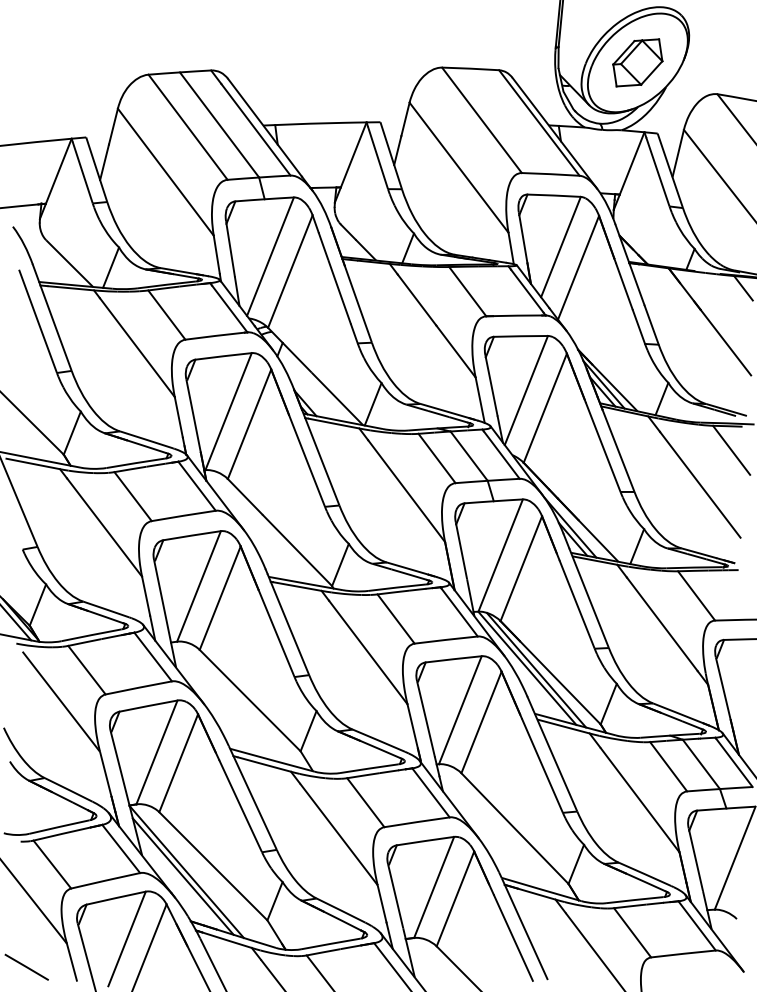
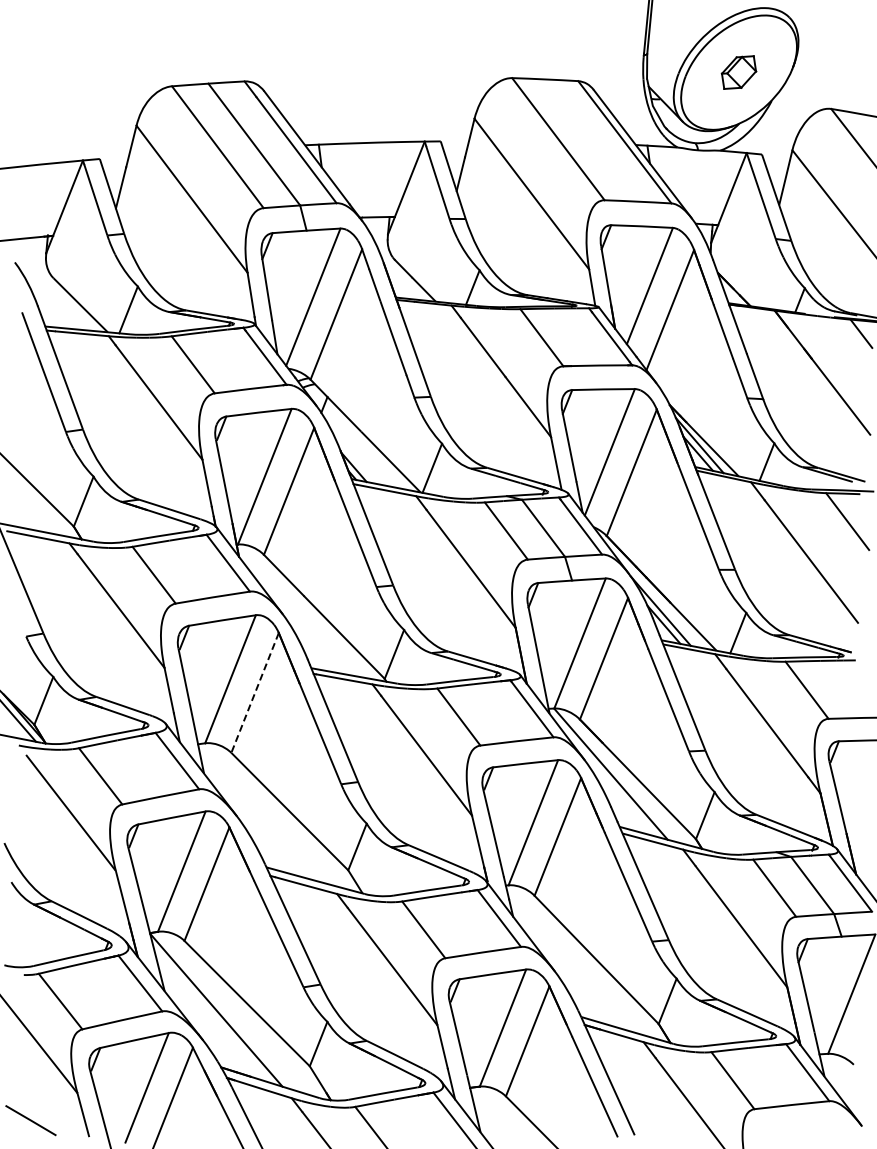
part: (637, 62) -> (738, 72), size x0.6
line: (219, 598) -> (254, 693), solid -> dashed
line: (536, 670) -> (621, 776), removed
line: (182, 876) -> (211, 1015), removed

